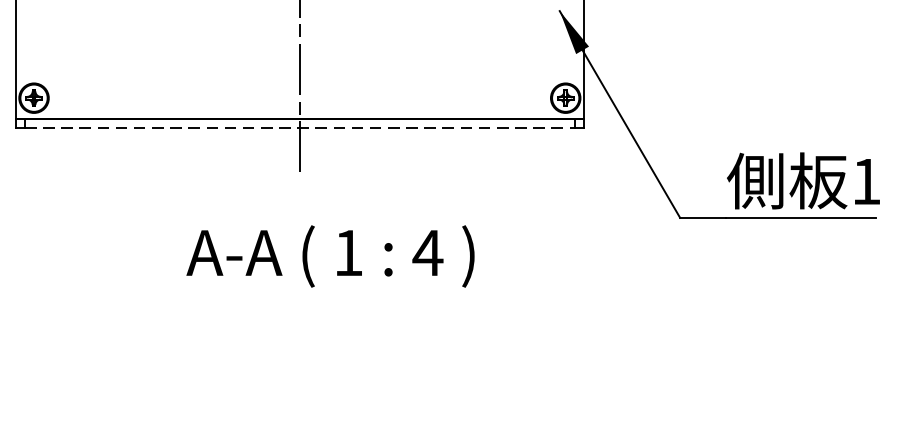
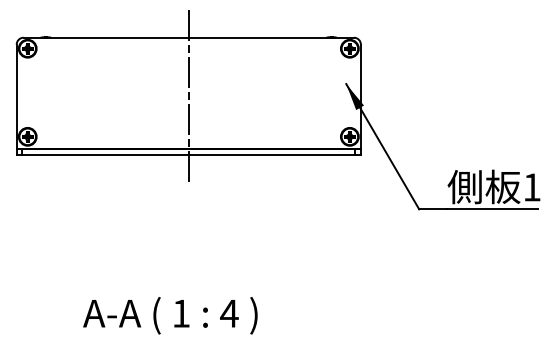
line: (299, 127) -> (188, 154), dashed -> solid
text: (330, 256) -> (170, 315), moved

